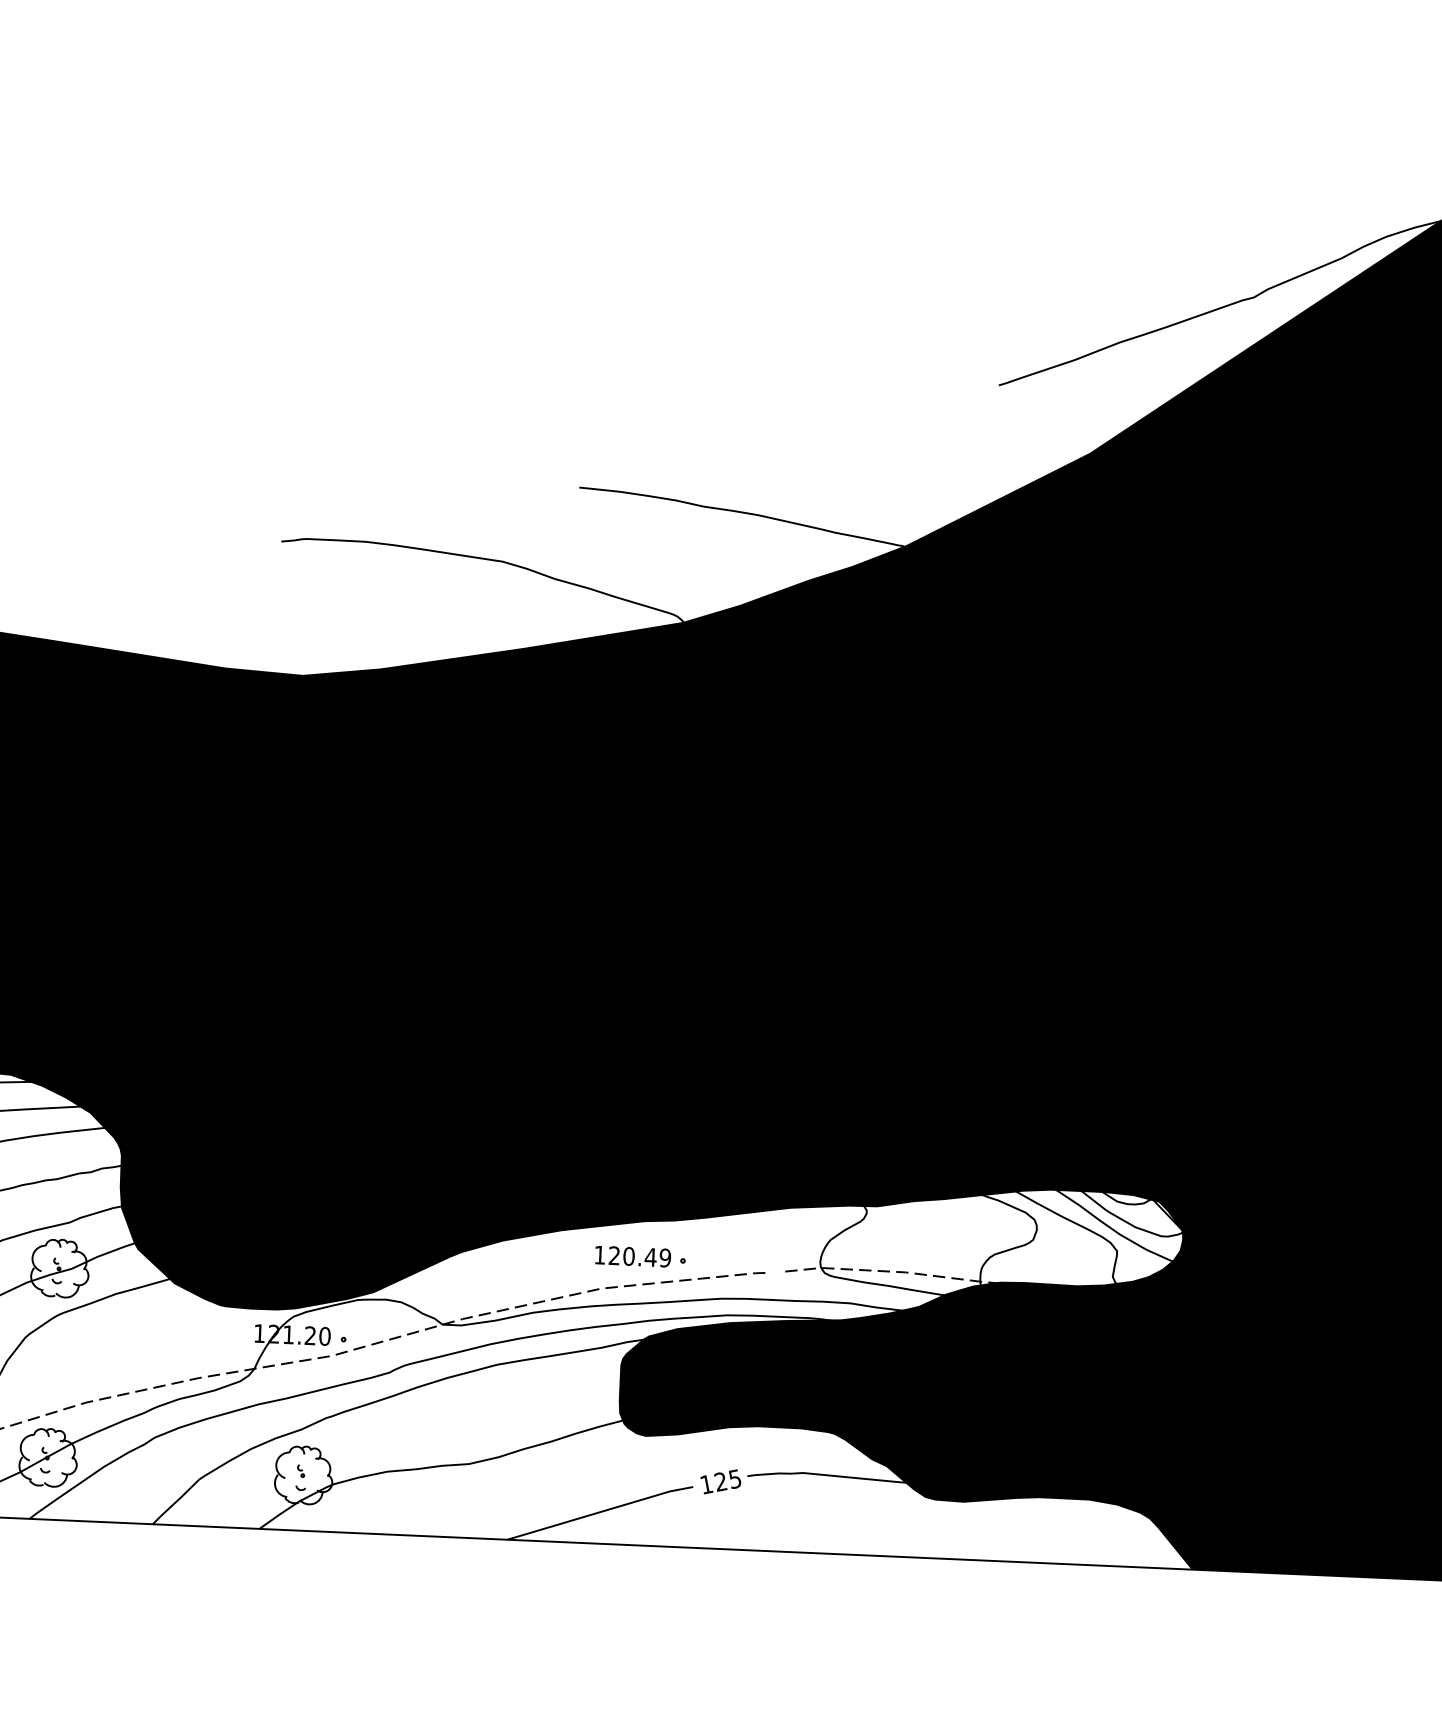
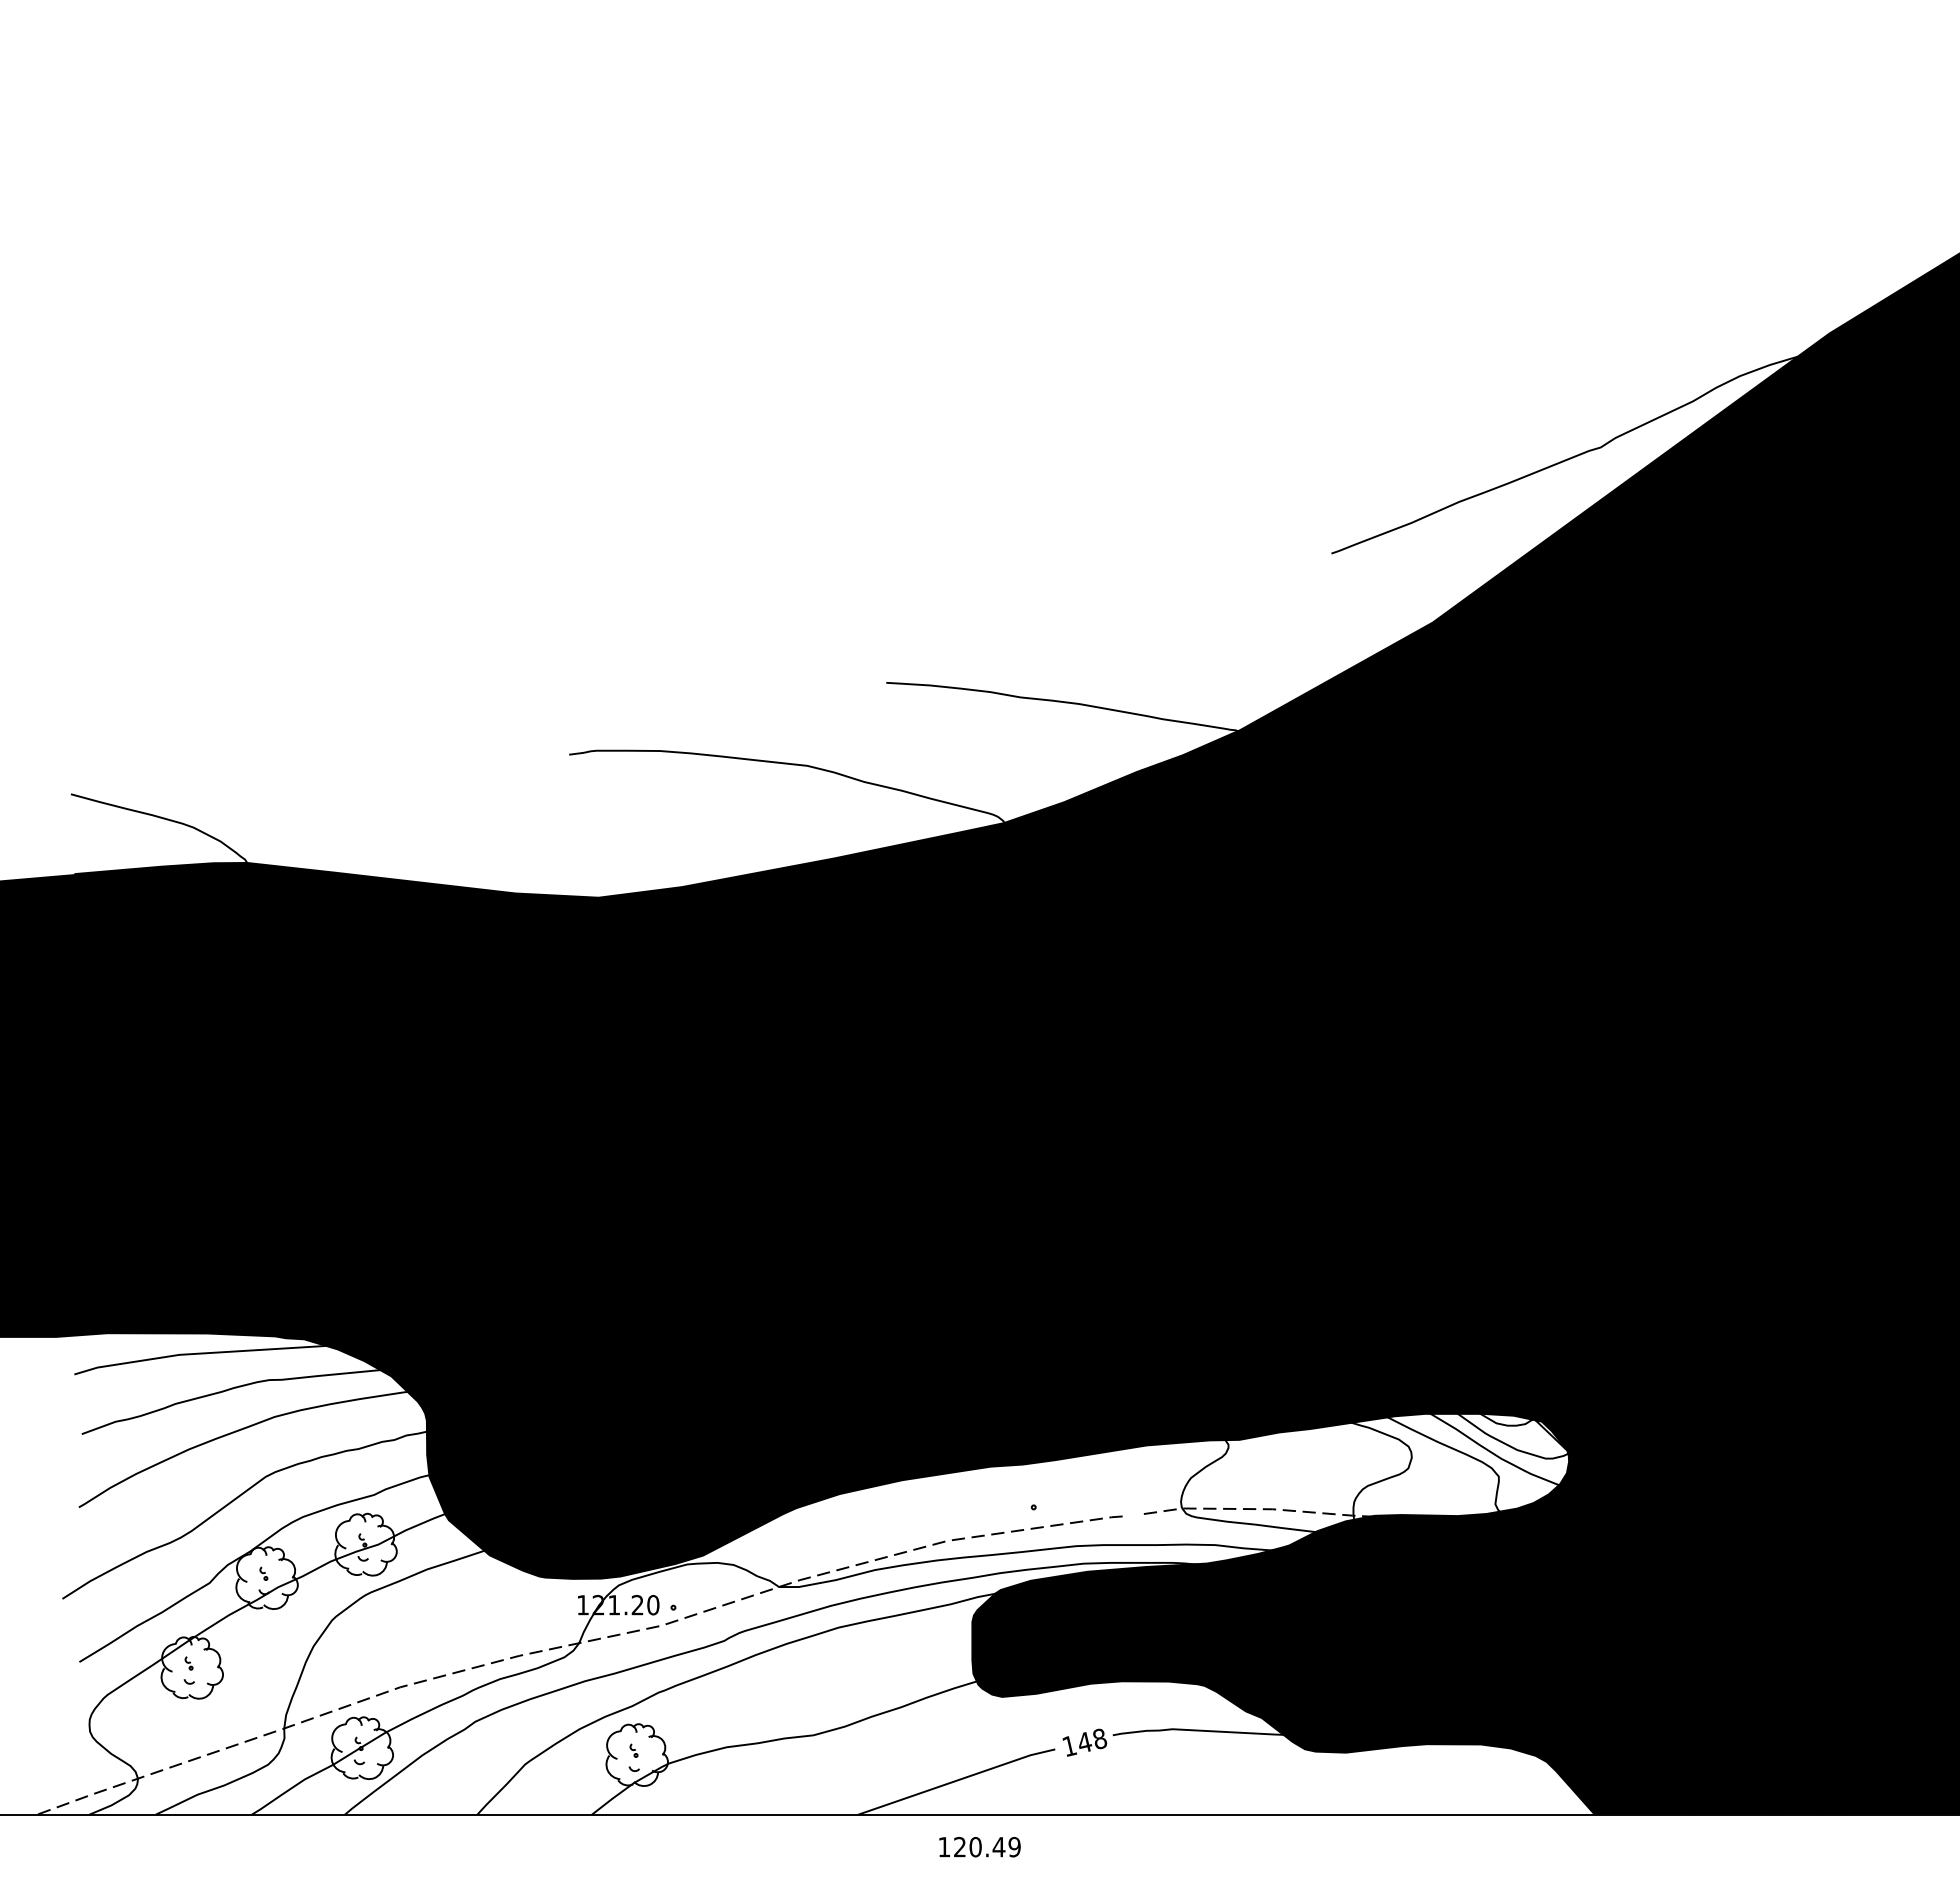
text: (632, 1256) -> (979, 1847), moved
text: (728, 1480) -> (1092, 1740), 125 -> 148

